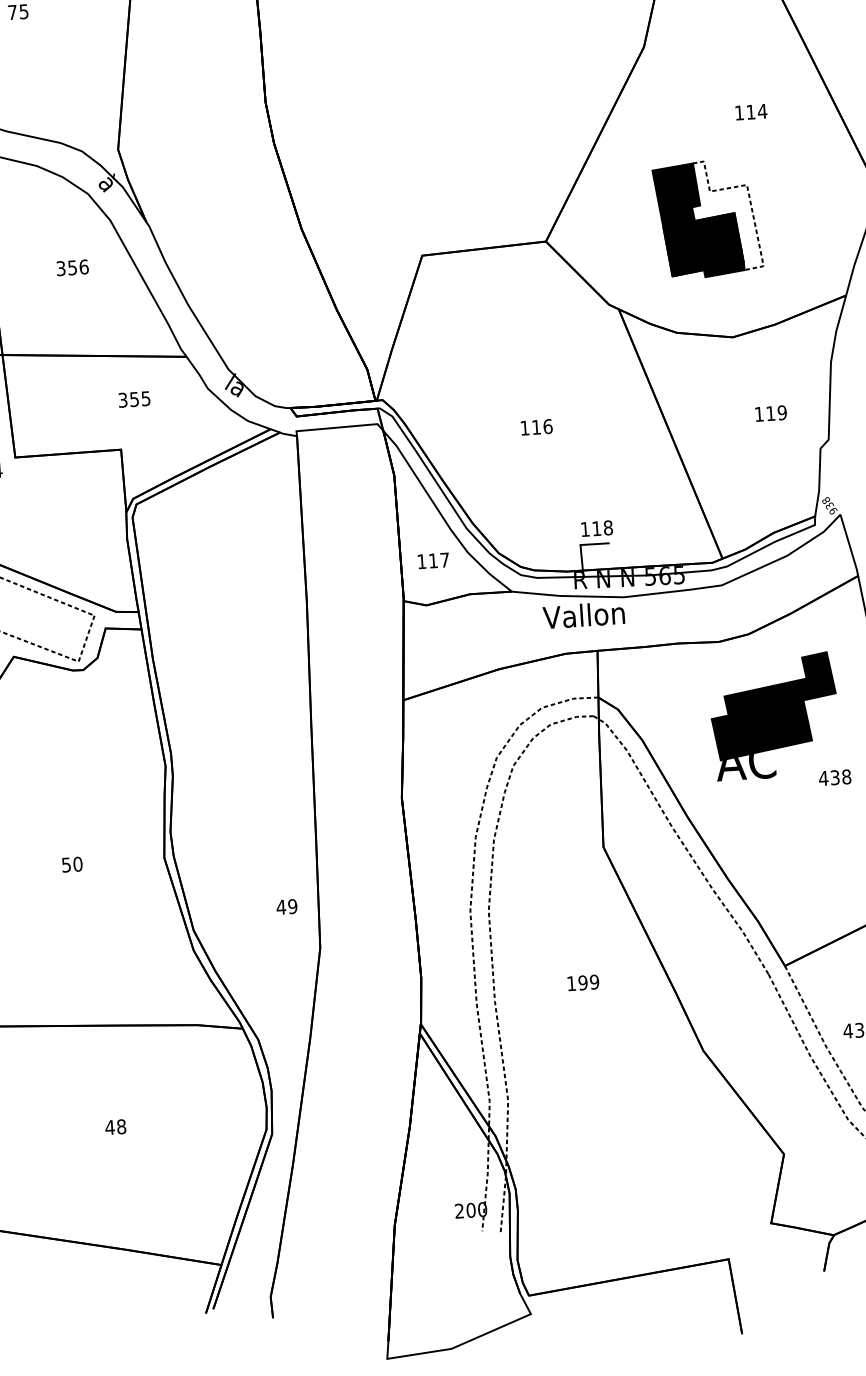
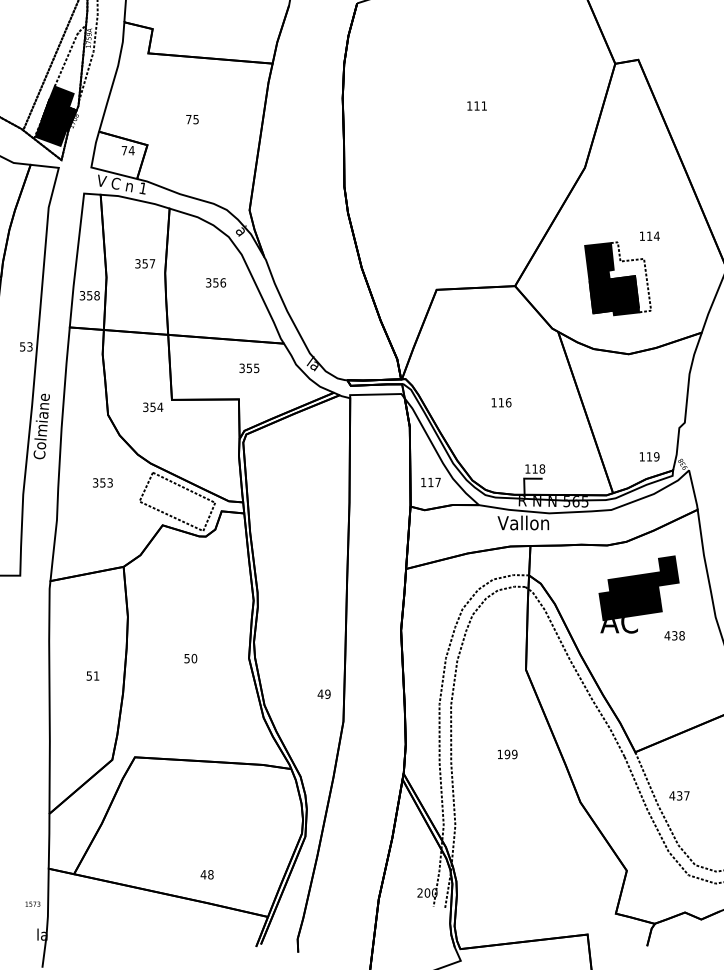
text: (750, 111) -> (649, 235), moved
text: (770, 413) -> (649, 456), moved
text: (114, 1126) -> (206, 874), moved

